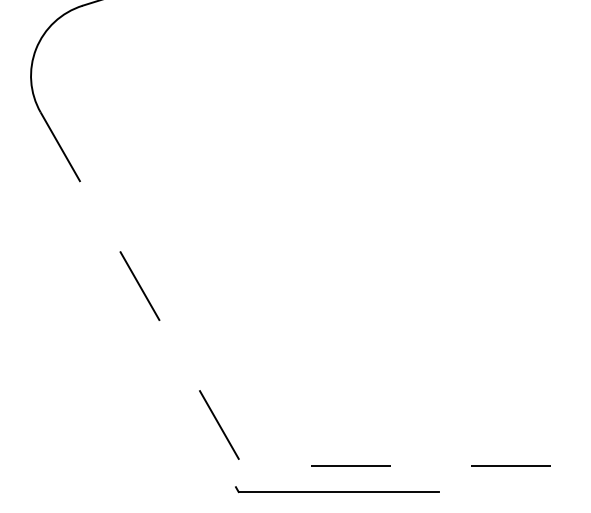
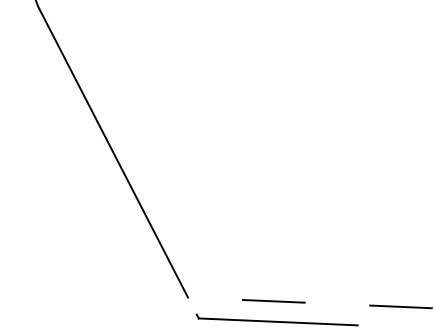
line: (141, 289) -> (113, 153), dashed -> solid
part: (337, 489) -> (277, 319), moved

